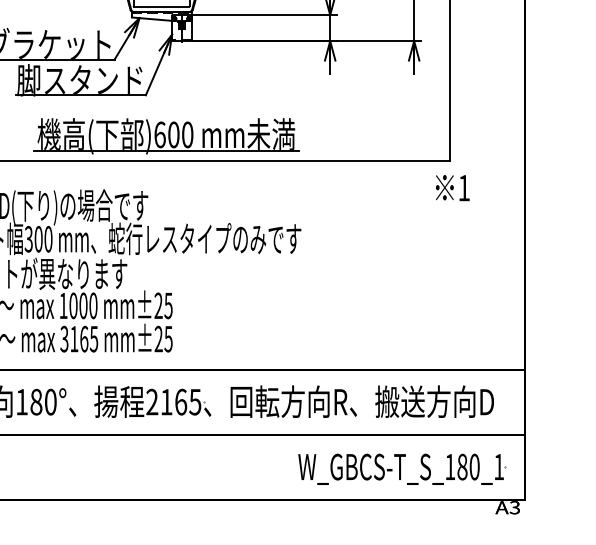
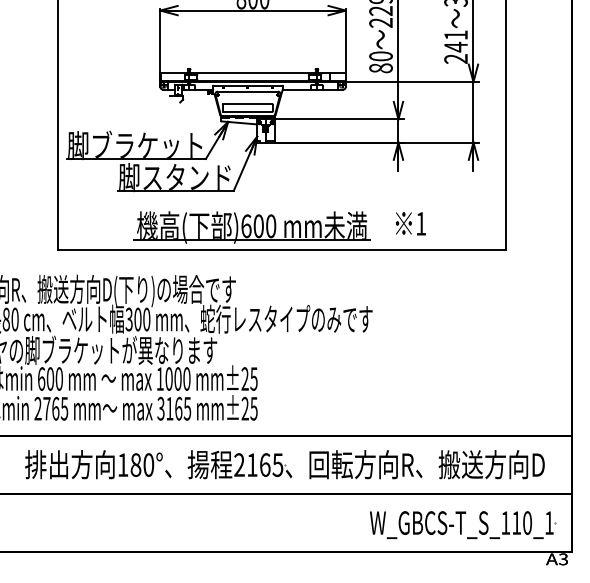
text: (452, 187) -> (410, 223), moved
text: (462, 466) -> (516, 522), W_GBCS-T_S_180_1 -> W_GBCS-T_S_110_1

